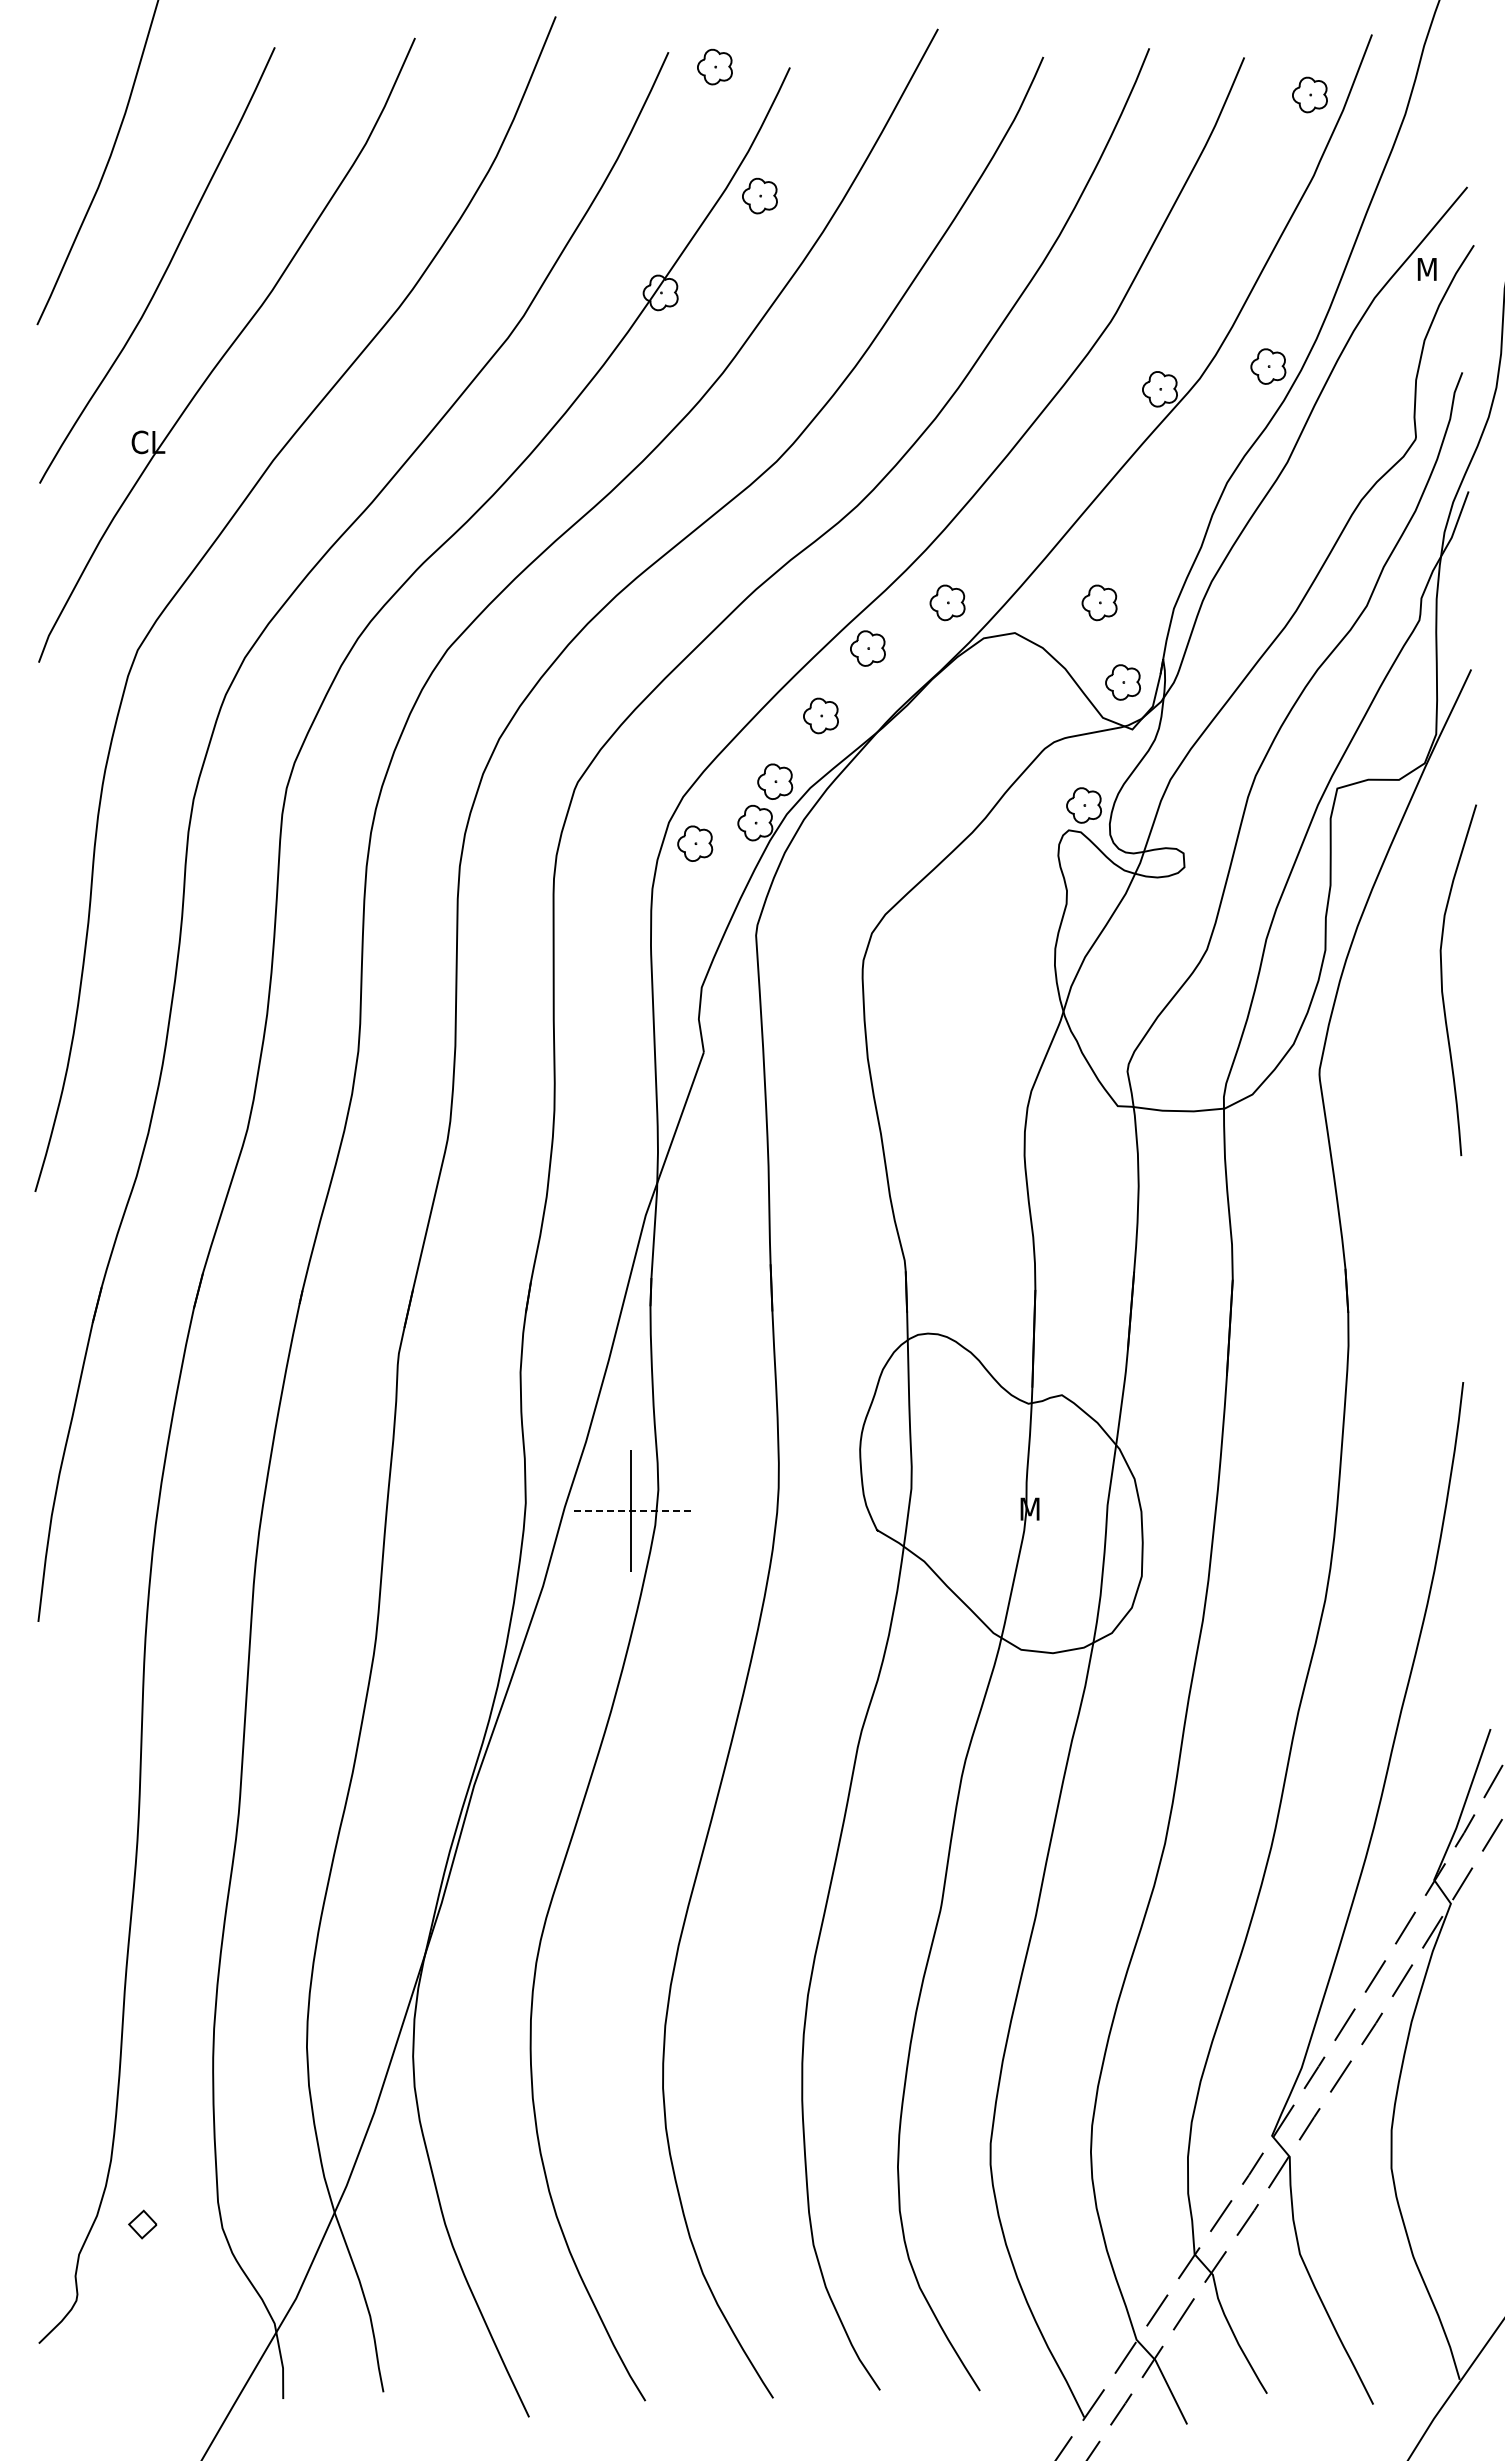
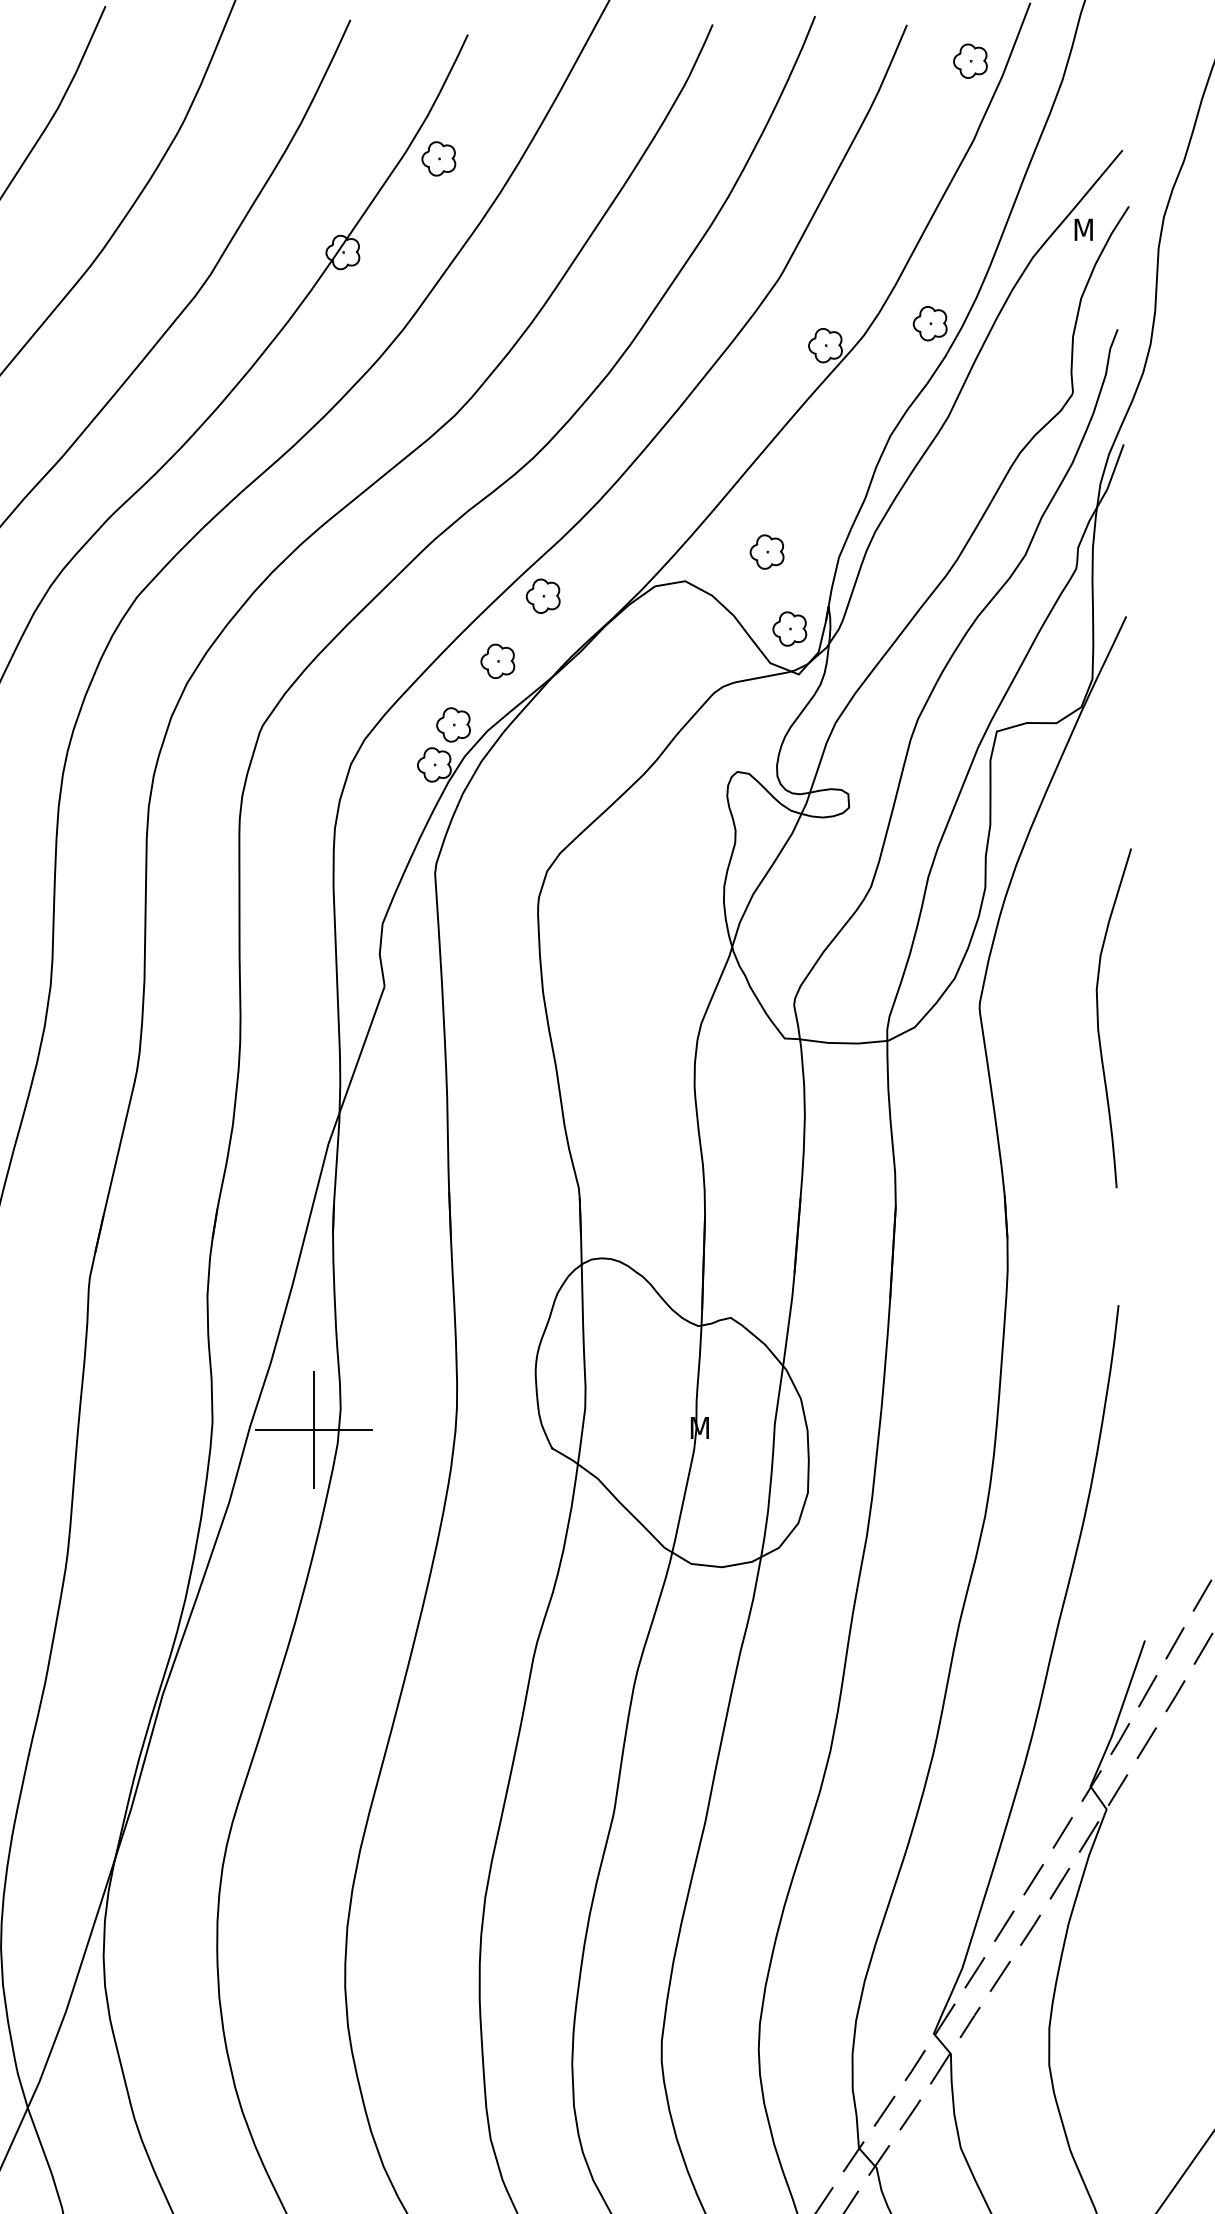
part: (714, 66) -> (394, 33), removed
part: (947, 602) -> (620, 551), removed
part: (1083, 805) -> (751, 747), removed
part: (695, 843) -> (376, 784), removed
curve: (1442, 979) -> (1098, 1017), moved
line: (630, 1511) -> (313, 1430), dashed -> solid

